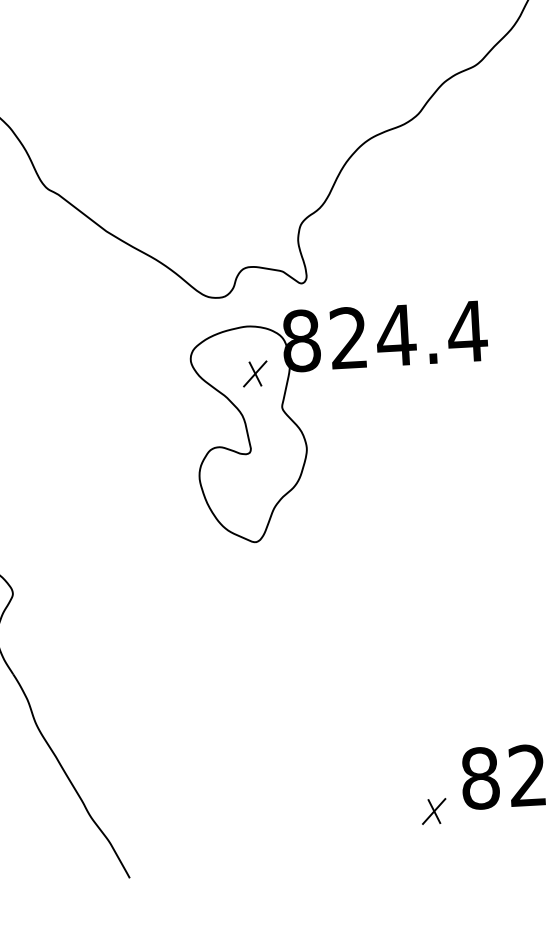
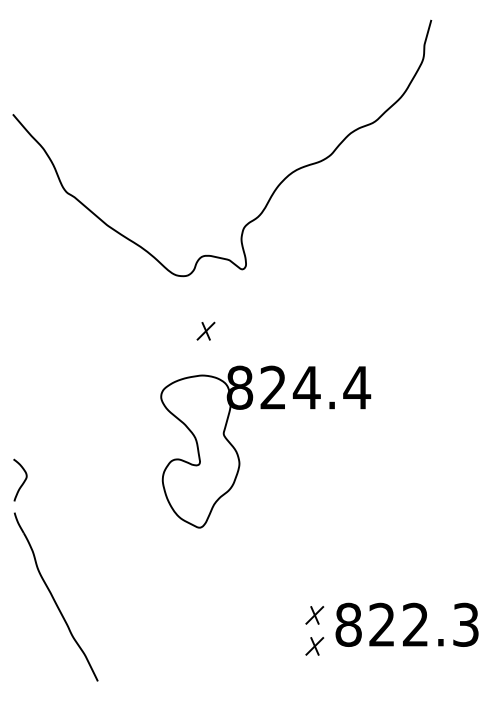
part: (306, 438) -> (239, 456), moved
part: (431, 767) -> (314, 615), added

